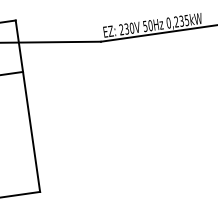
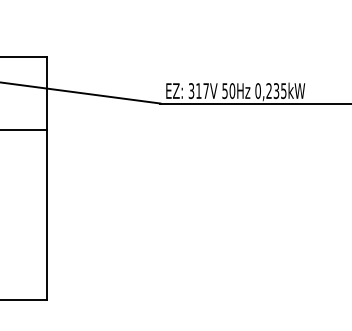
text: (126, 29) -> (198, 91), 230V -> 317V

